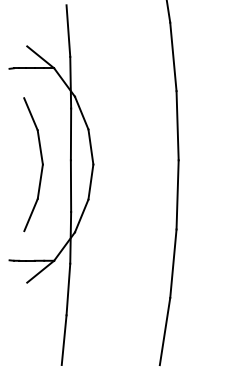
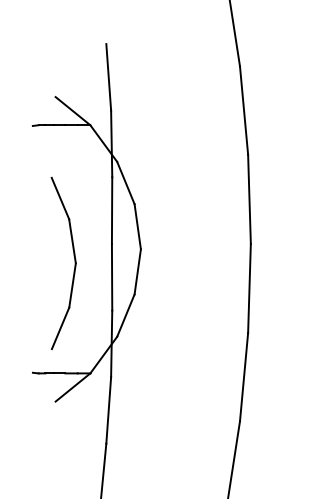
part: (41, 164) -> (74, 263), moved

